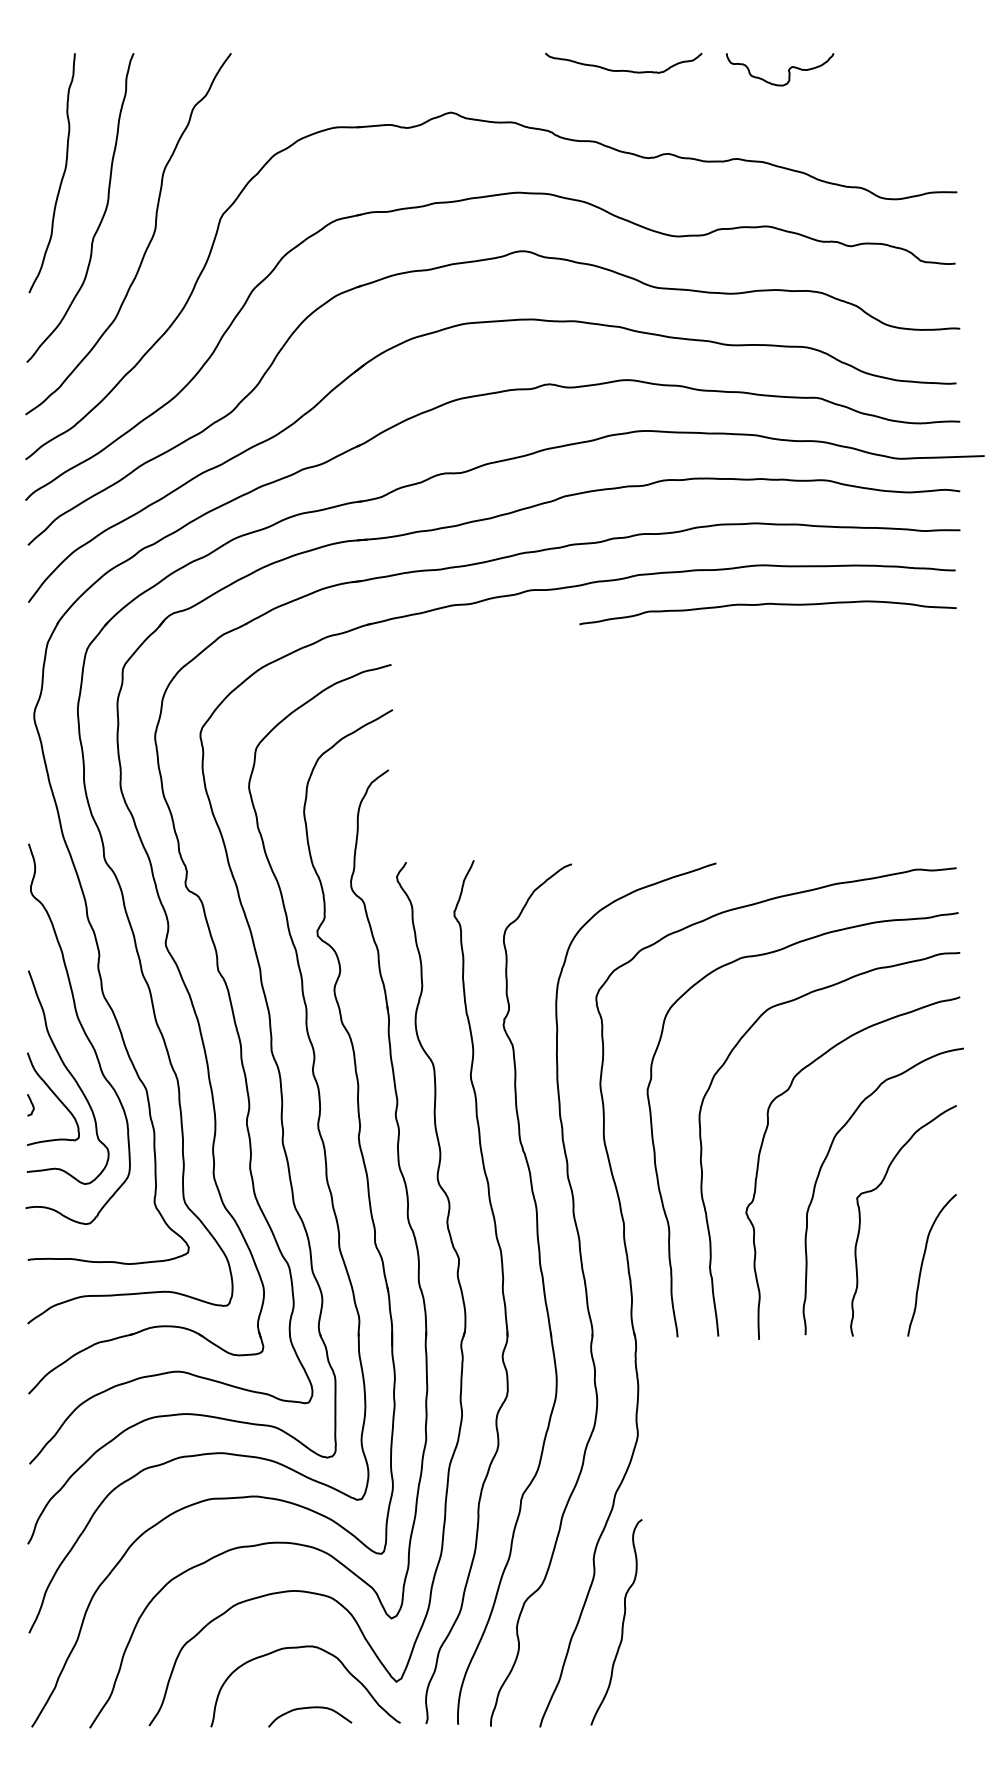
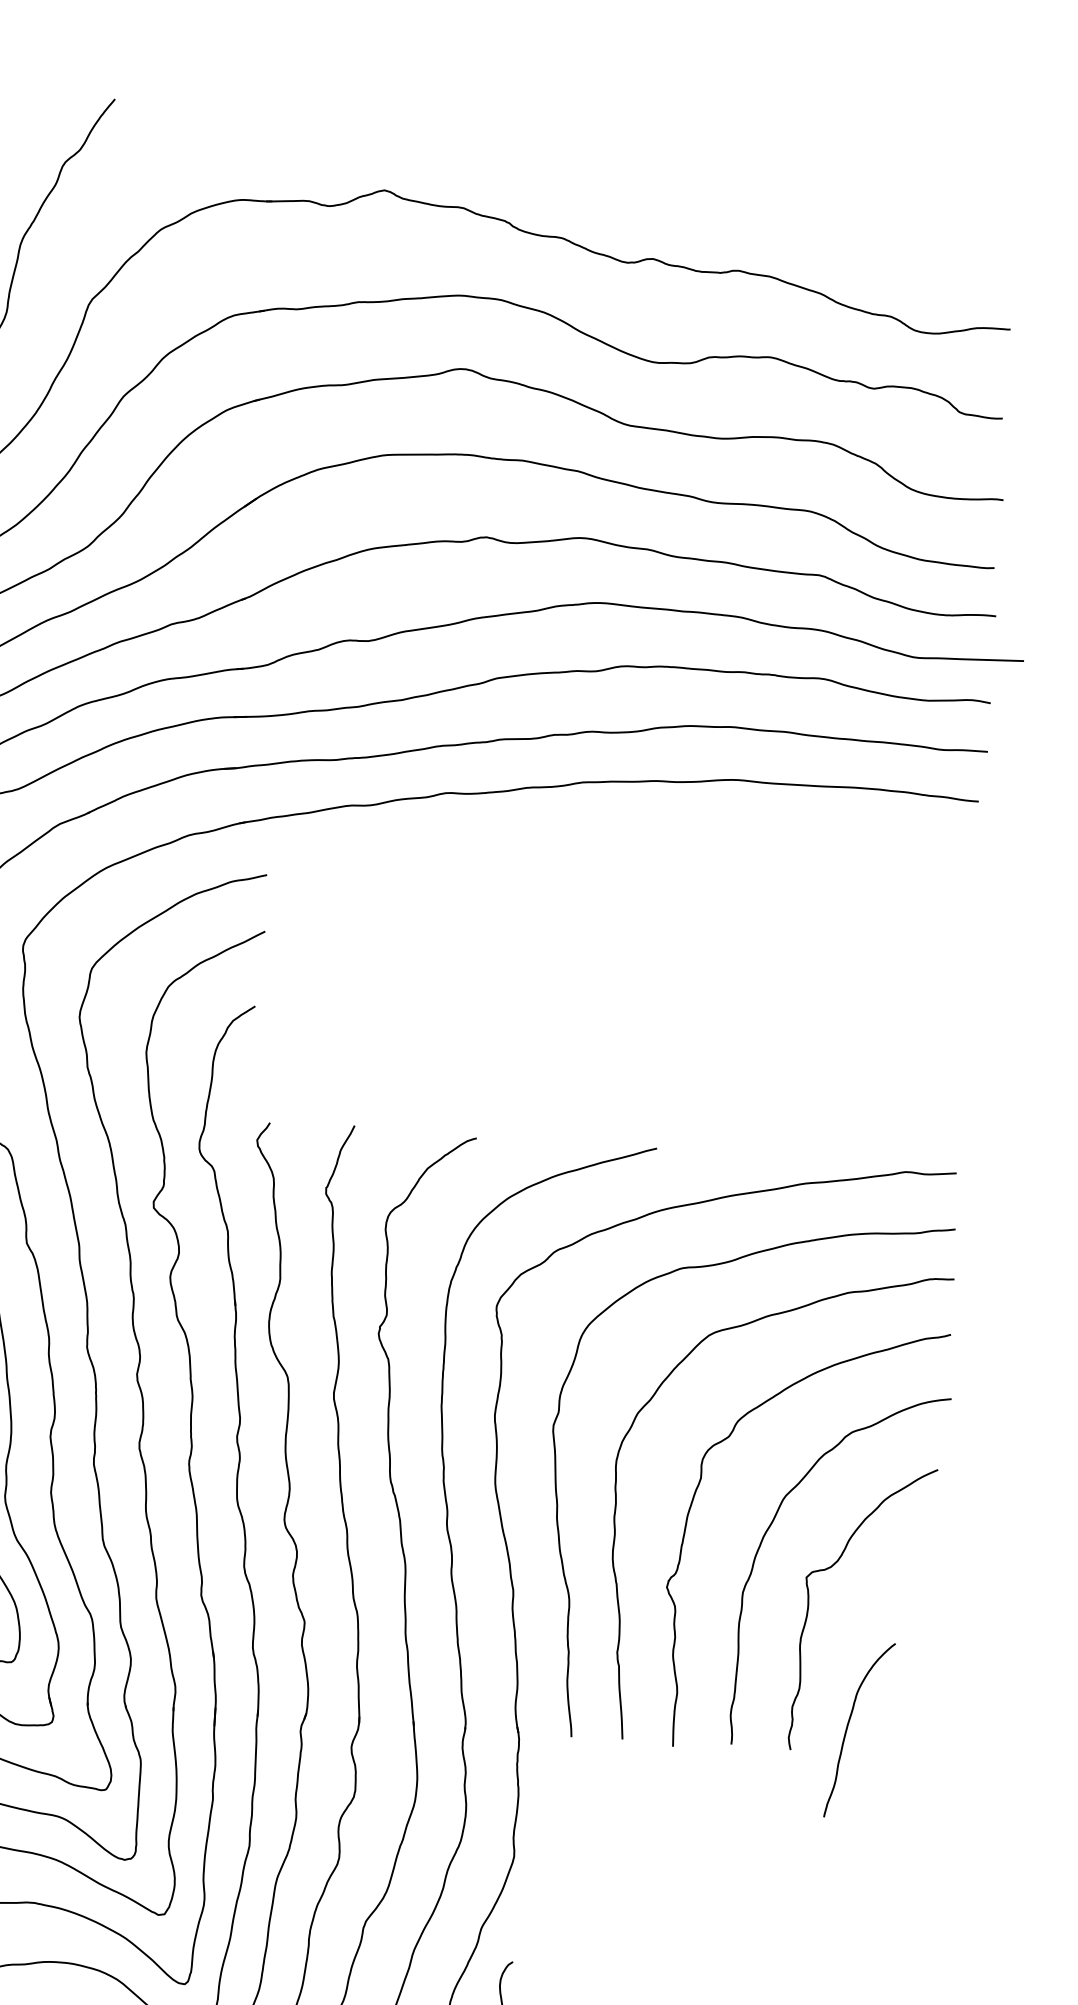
curve: (788, 69) -> (809, 163), removed
curve: (623, 70) -> (603, 151), removed
curve: (767, 604) -> (741, 829), removed
curve: (923, 1262) -> (849, 1726), moved

